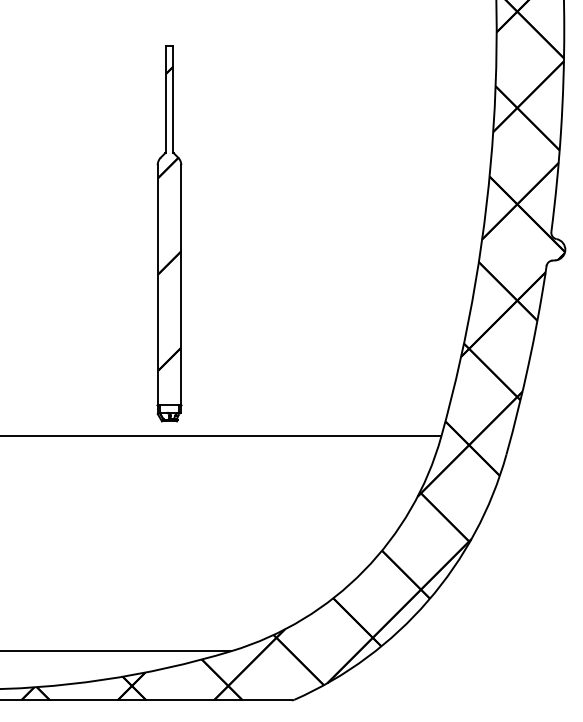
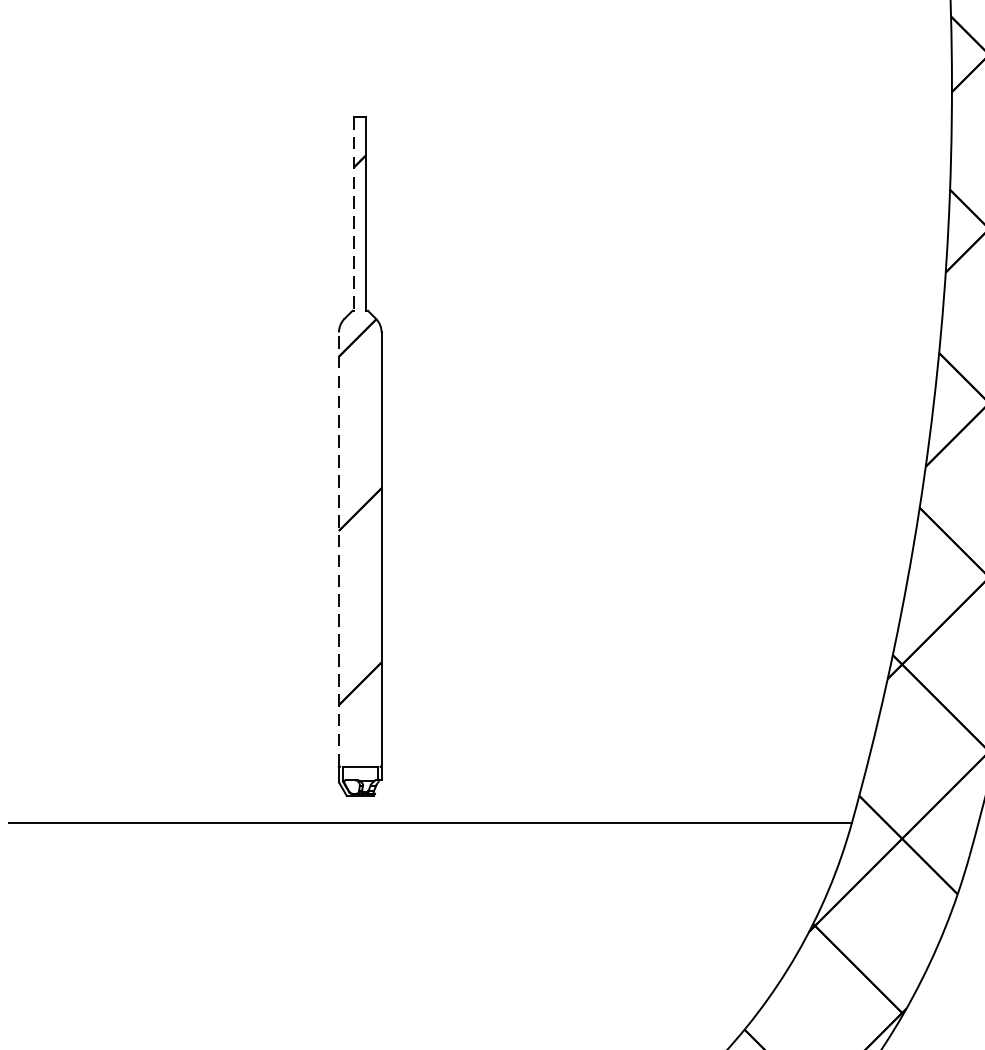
line: (166, 99) -> (354, 213), solid -> dashed
line: (157, 285) -> (338, 550), solid -> dashed

